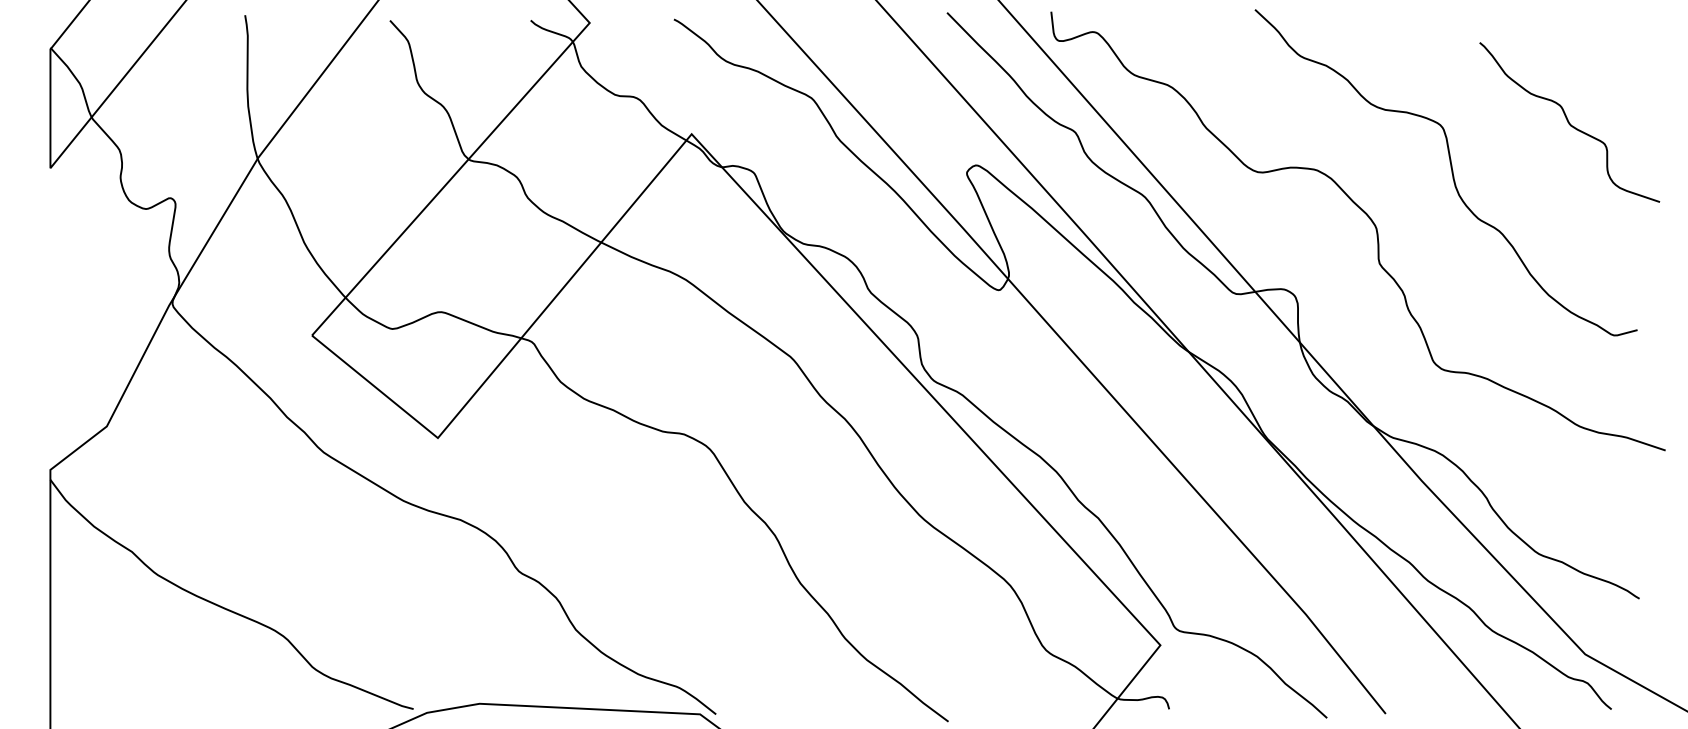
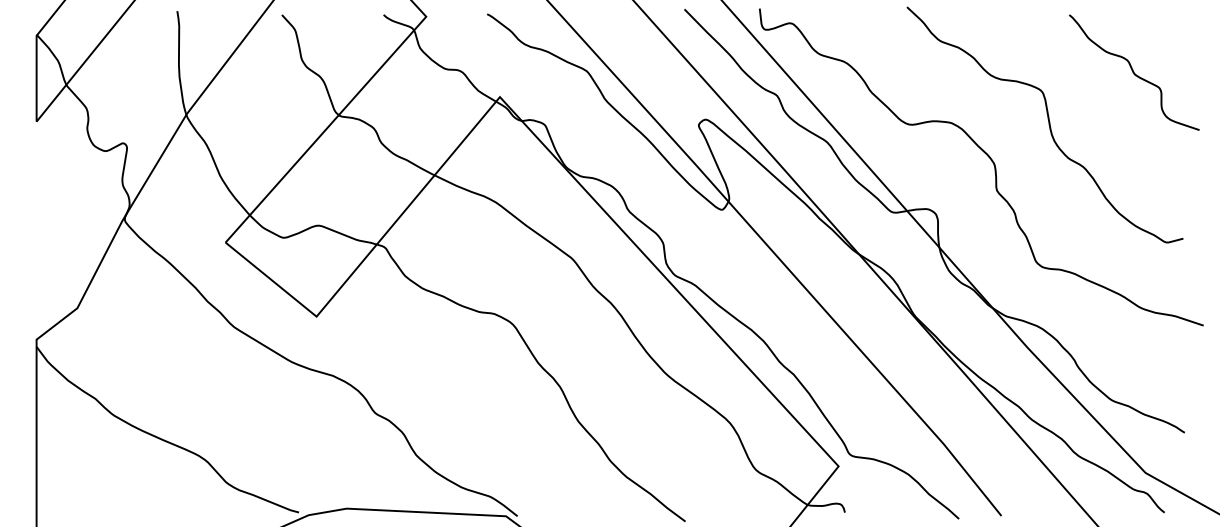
curve: (1569, 122) -> (1134, 72), moved

